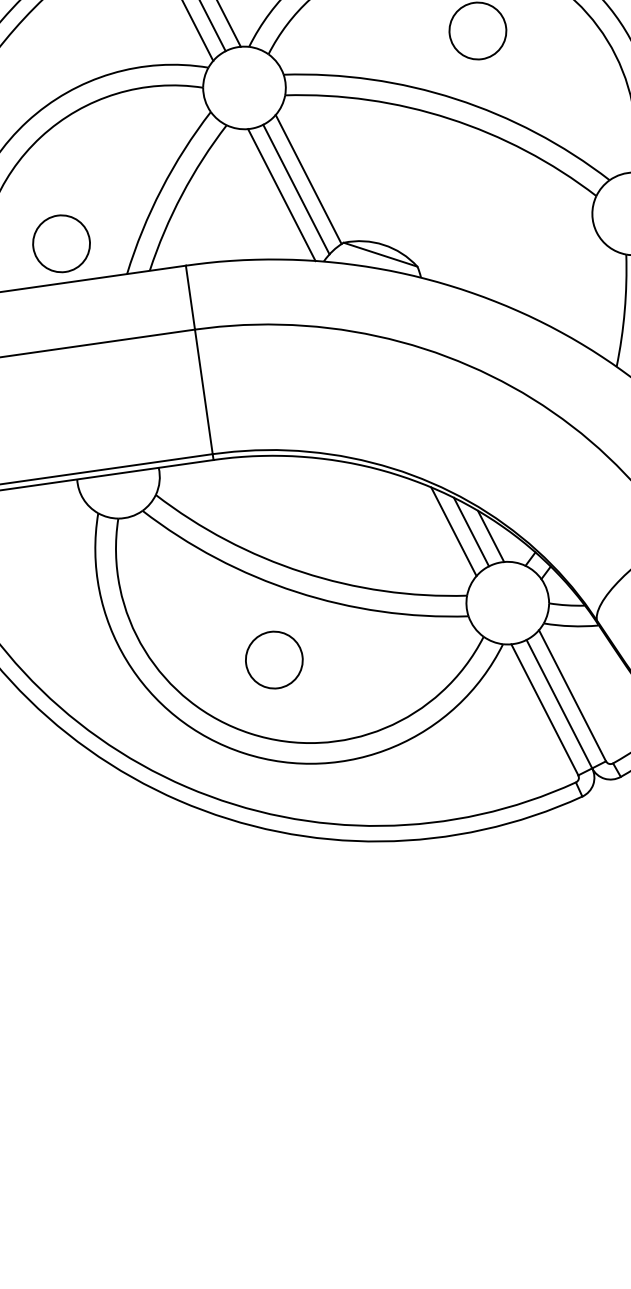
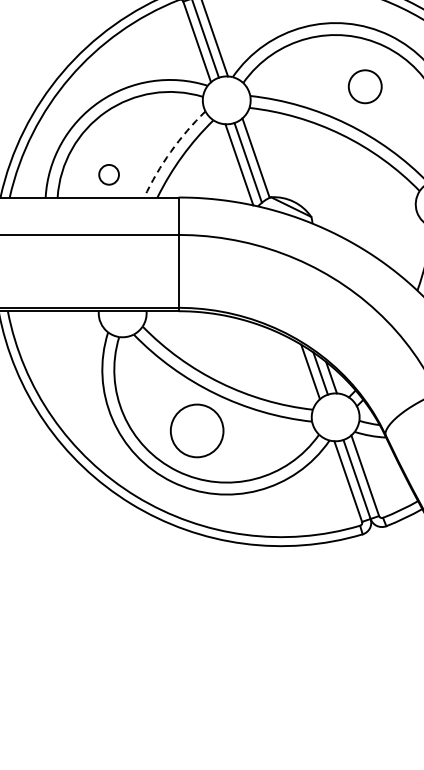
arc: (160, 189) -> (170, 151), solid -> dashed
circle: (60, 243) -> (108, 174), size x0.6
circle: (273, 659) -> (196, 430), size x1.6

